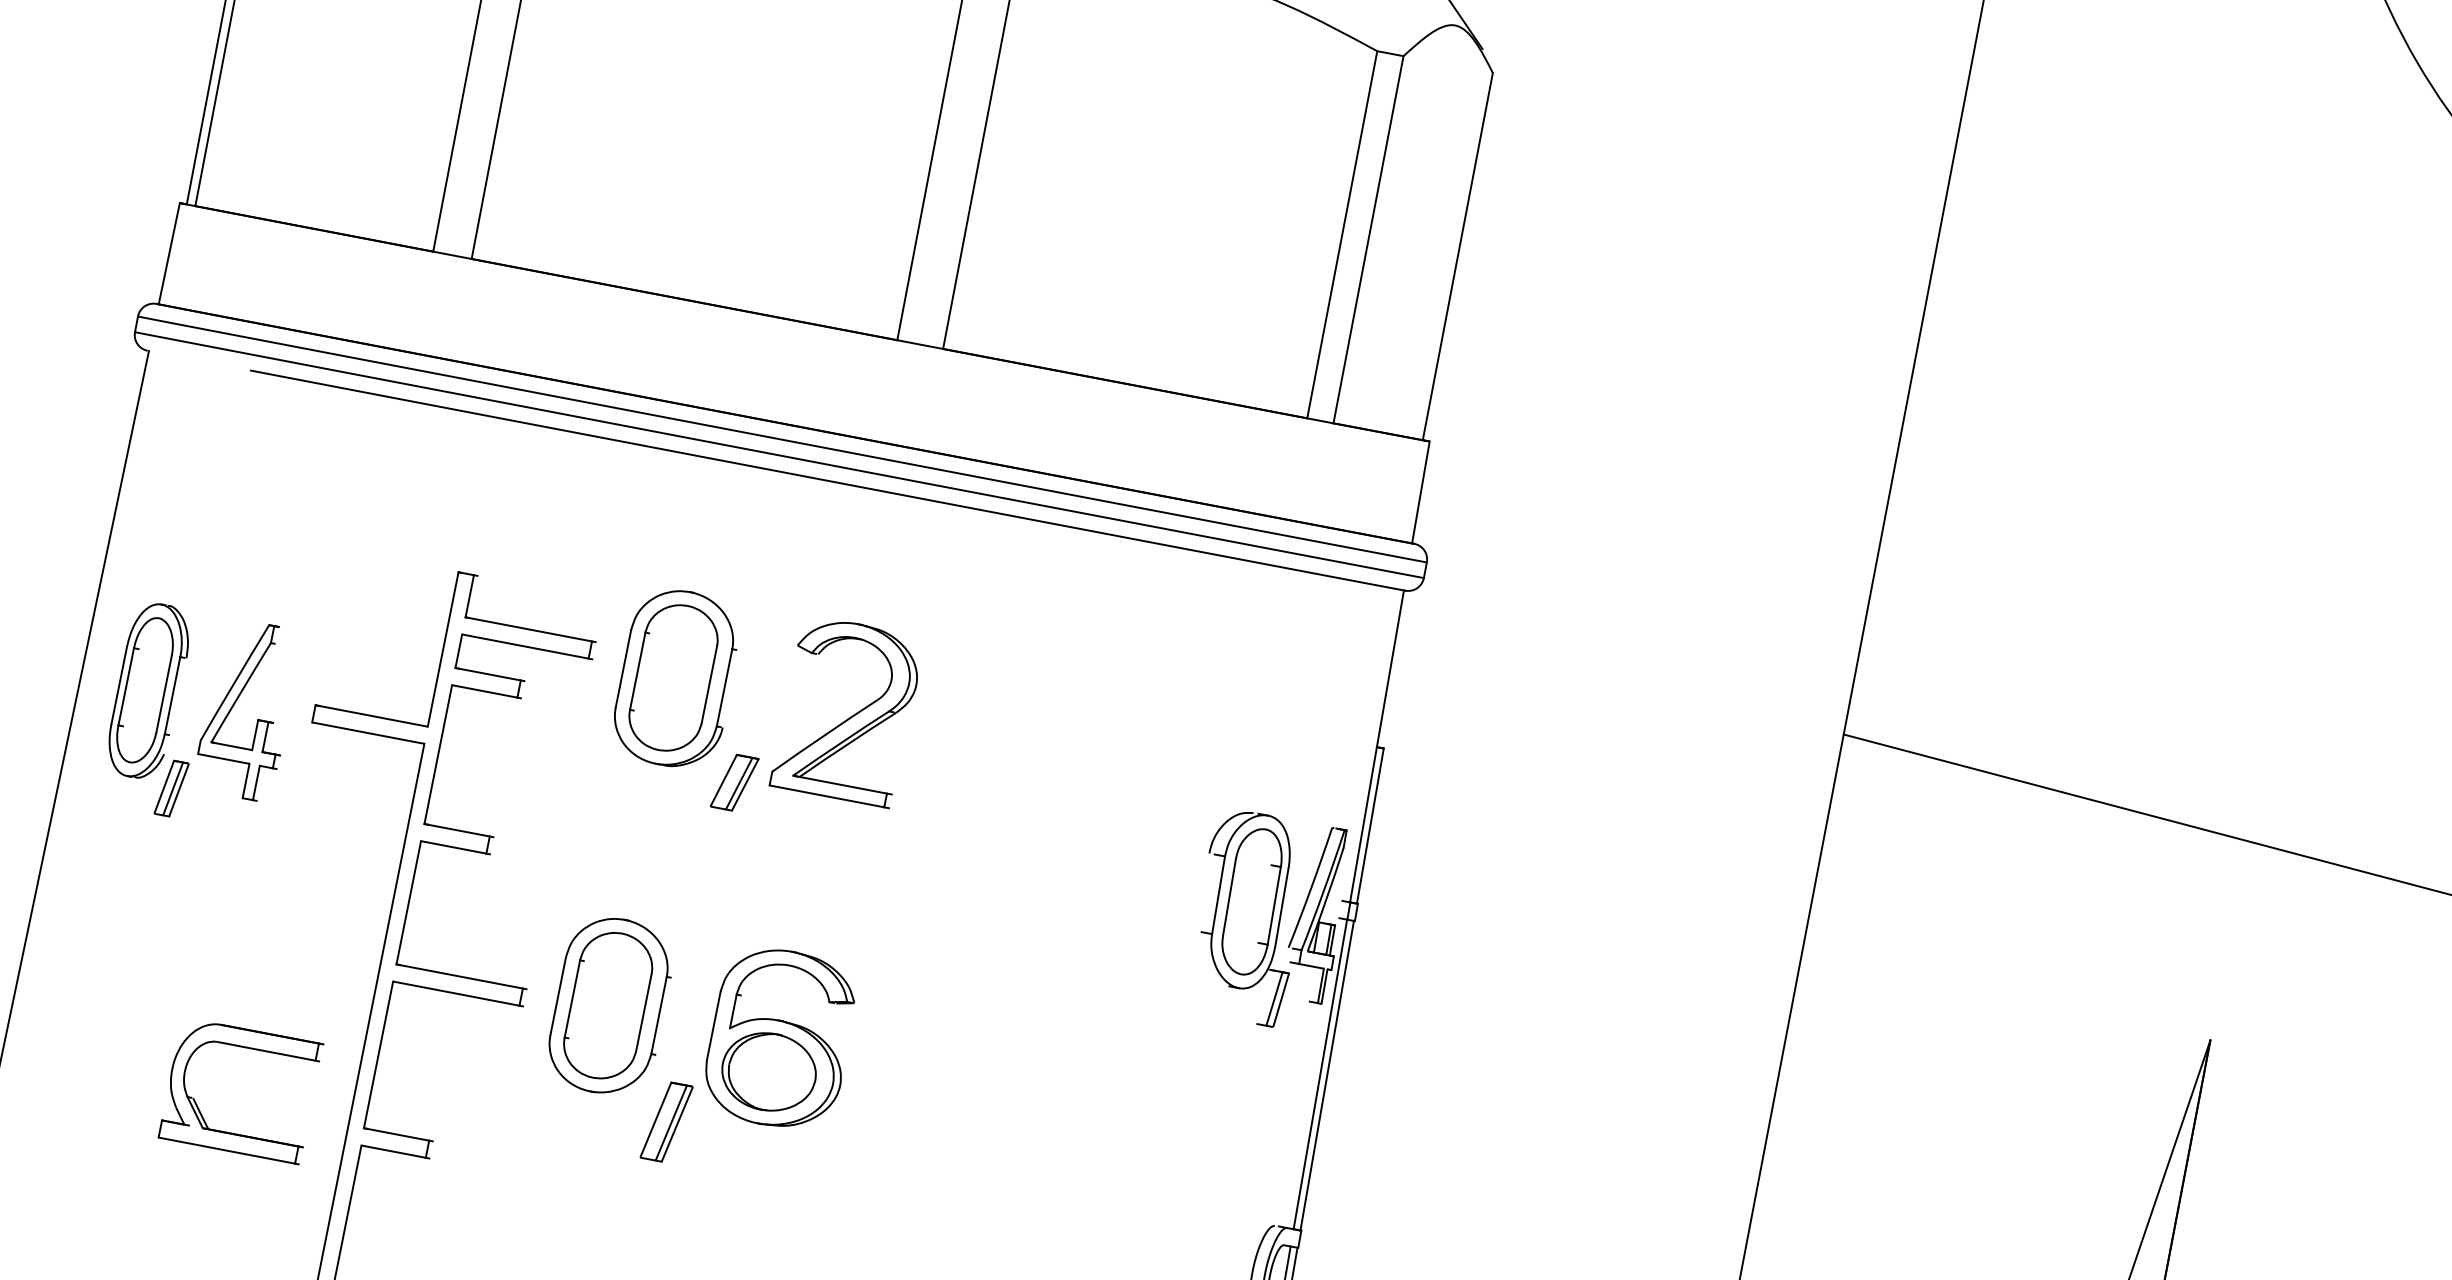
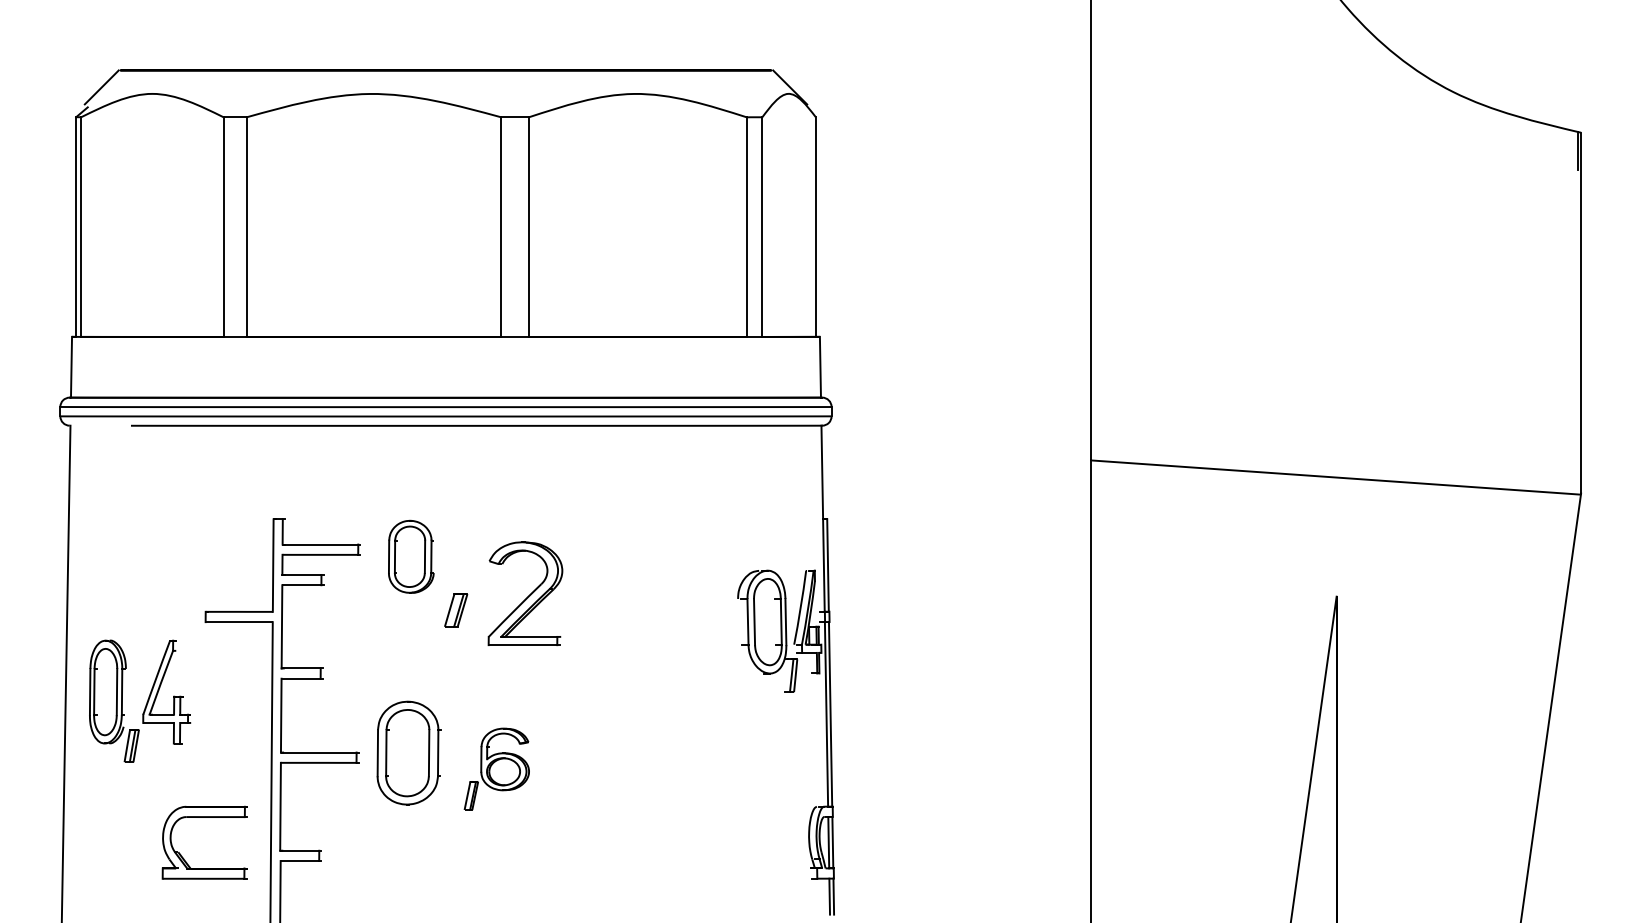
part: (677, 678) -> (411, 556), size x0.7
part: (847, 710) -> (525, 593), moved
part: (210, 720) -> (146, 702), moved
part: (751, 1059) -> (496, 768), size x0.6

